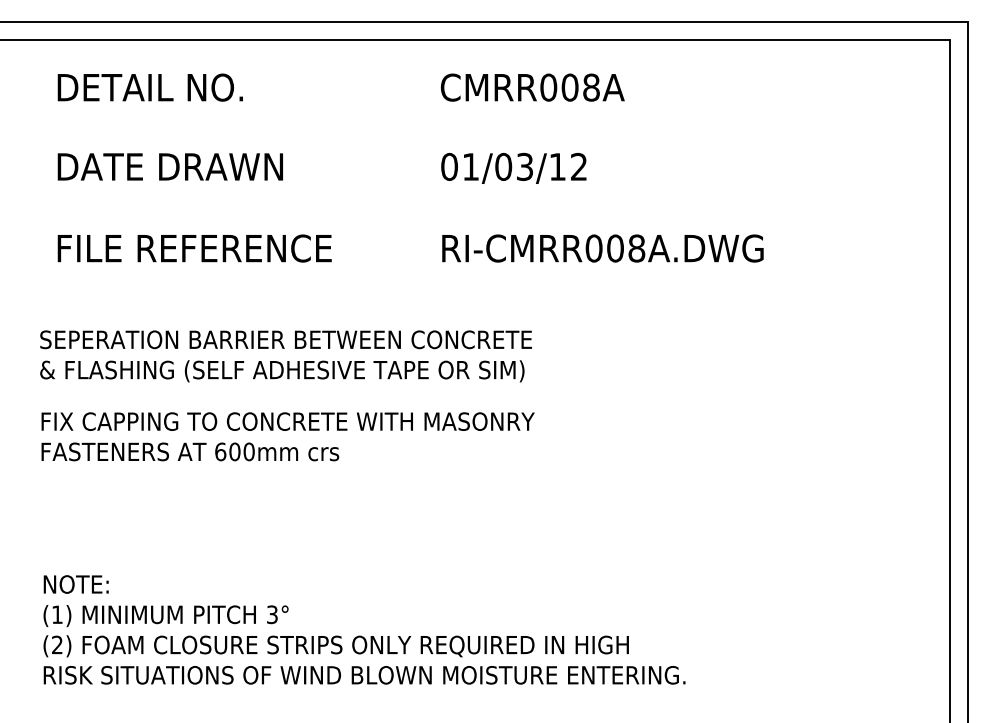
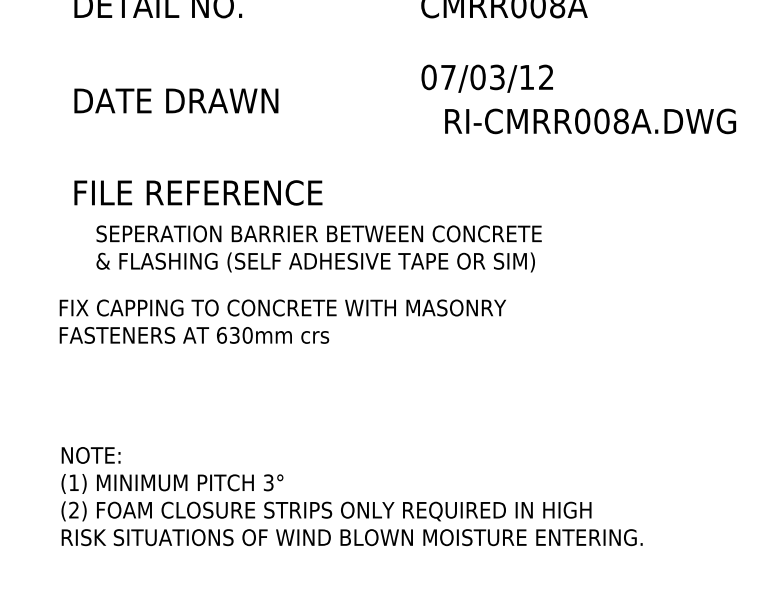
text: (169, 166) -> (175, 100), moved
text: (470, 166) -> (448, 77), 01/03/12 -> 07/03/12
text: (194, 248) -> (198, 192), moved
text: (602, 248) -> (590, 121), moved
text: (285, 356) -> (318, 249), moved
text: (234, 451) -> (234, 335), 600mm -> 630mm

